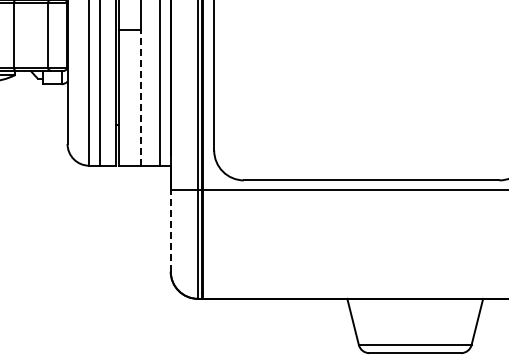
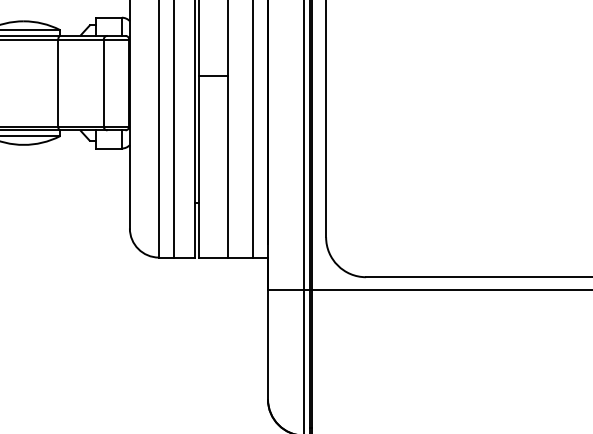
line: (140, 97) -> (227, 166), dashed -> solid
line: (170, 230) -> (267, 344), dashed -> solid

